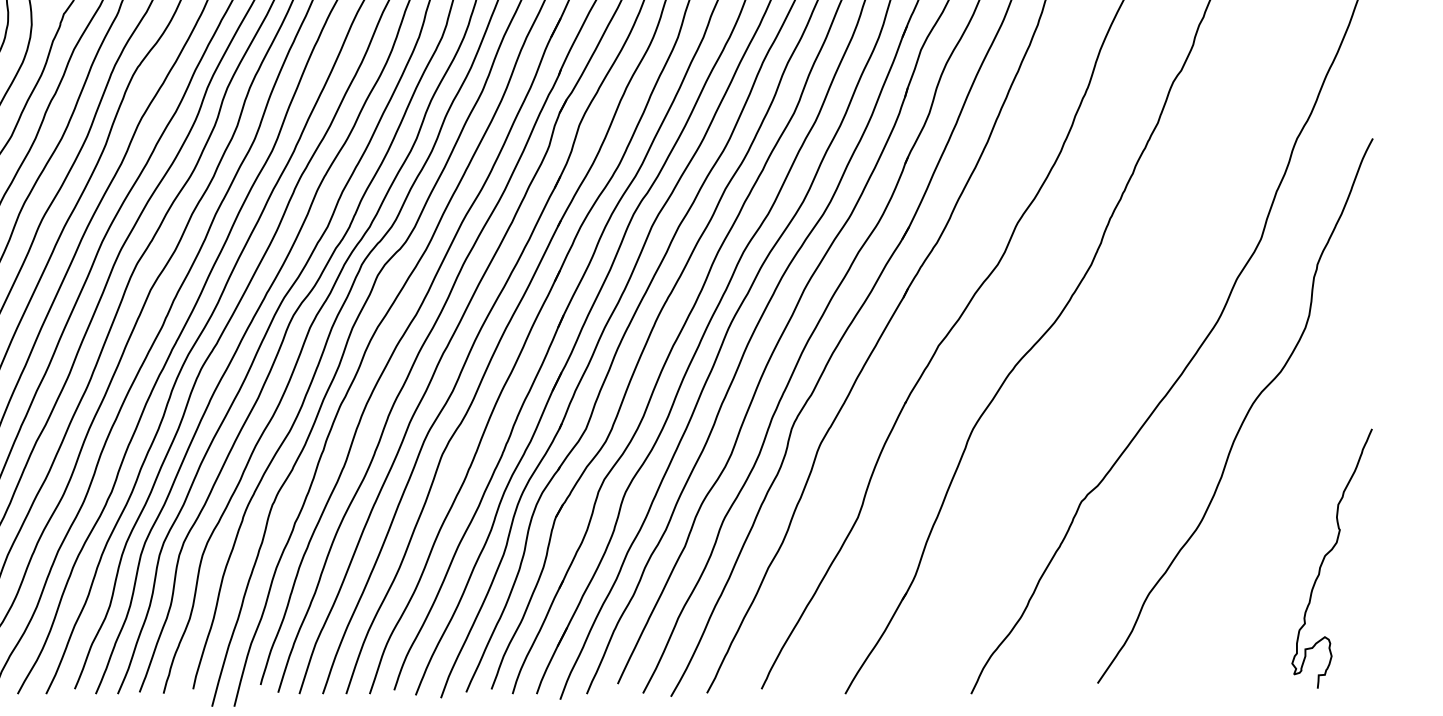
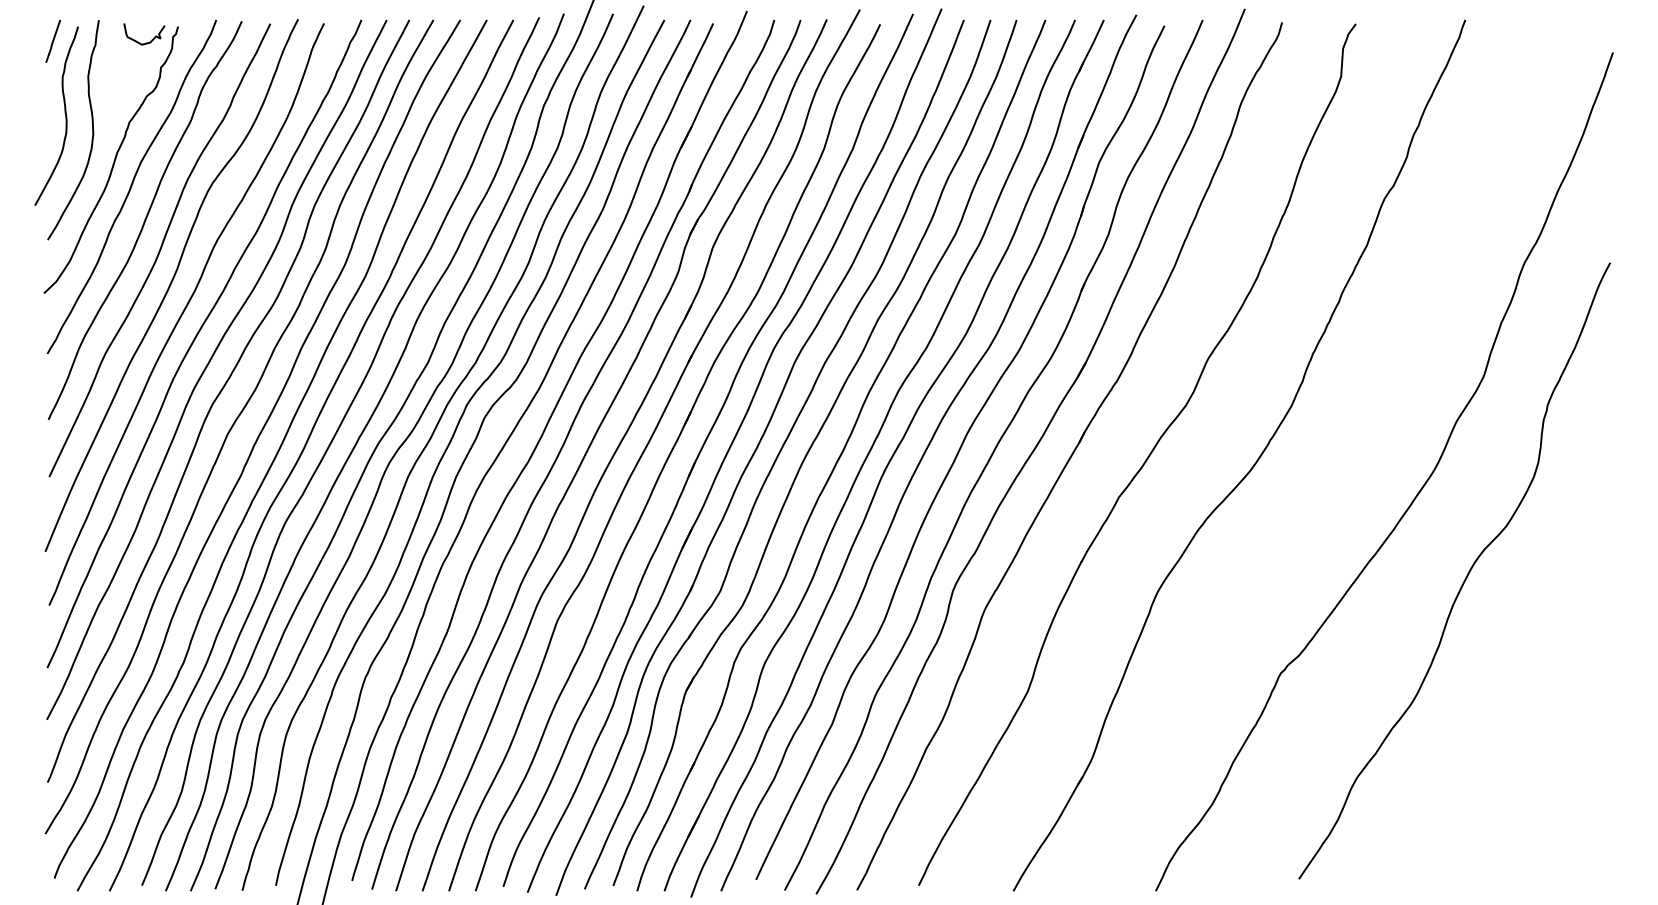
curve: (1328, 554) -> (1559, 733), removed

